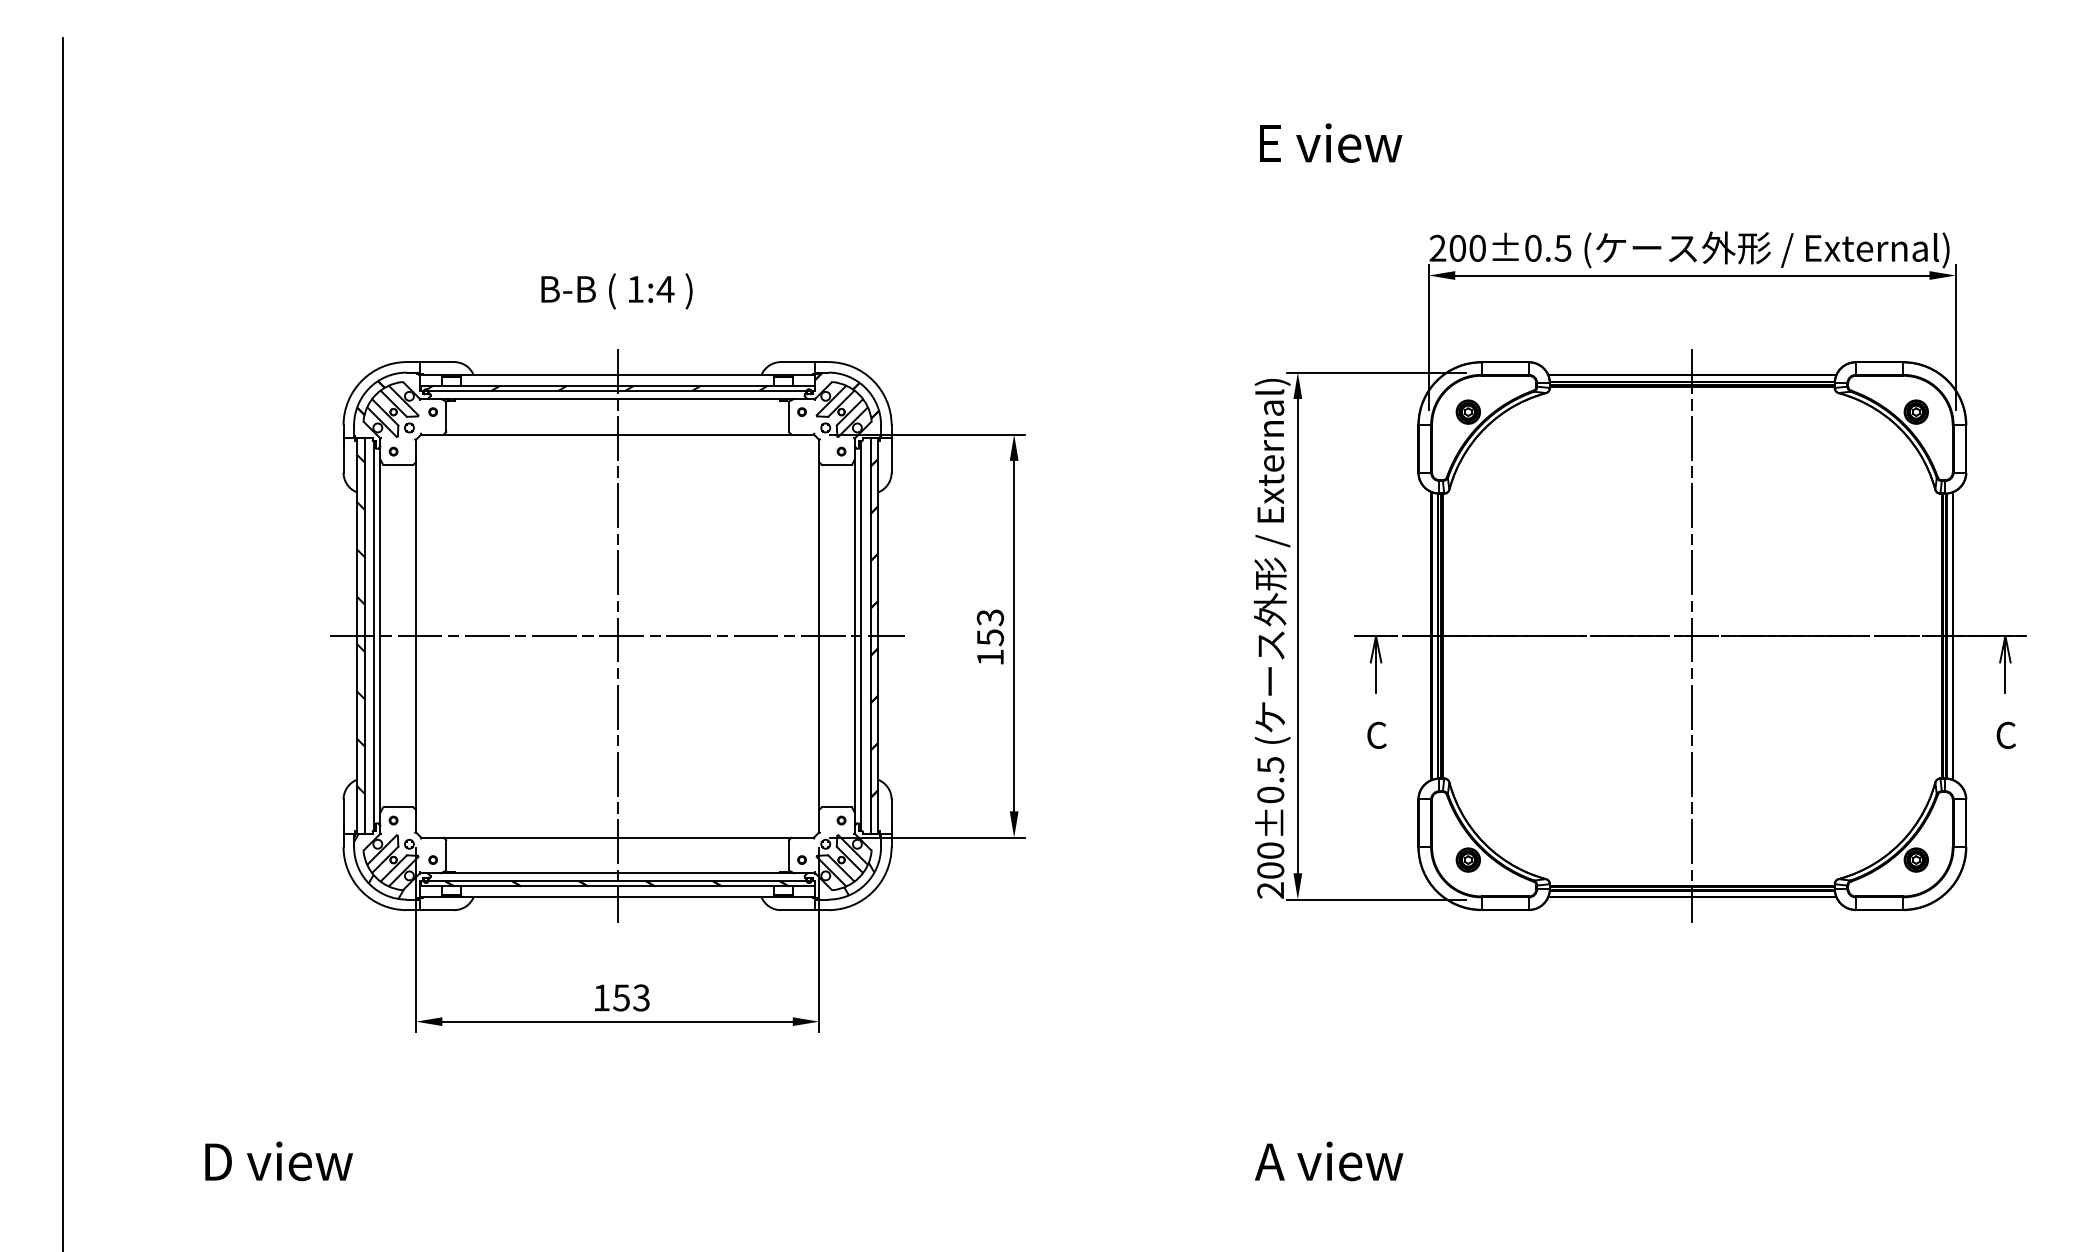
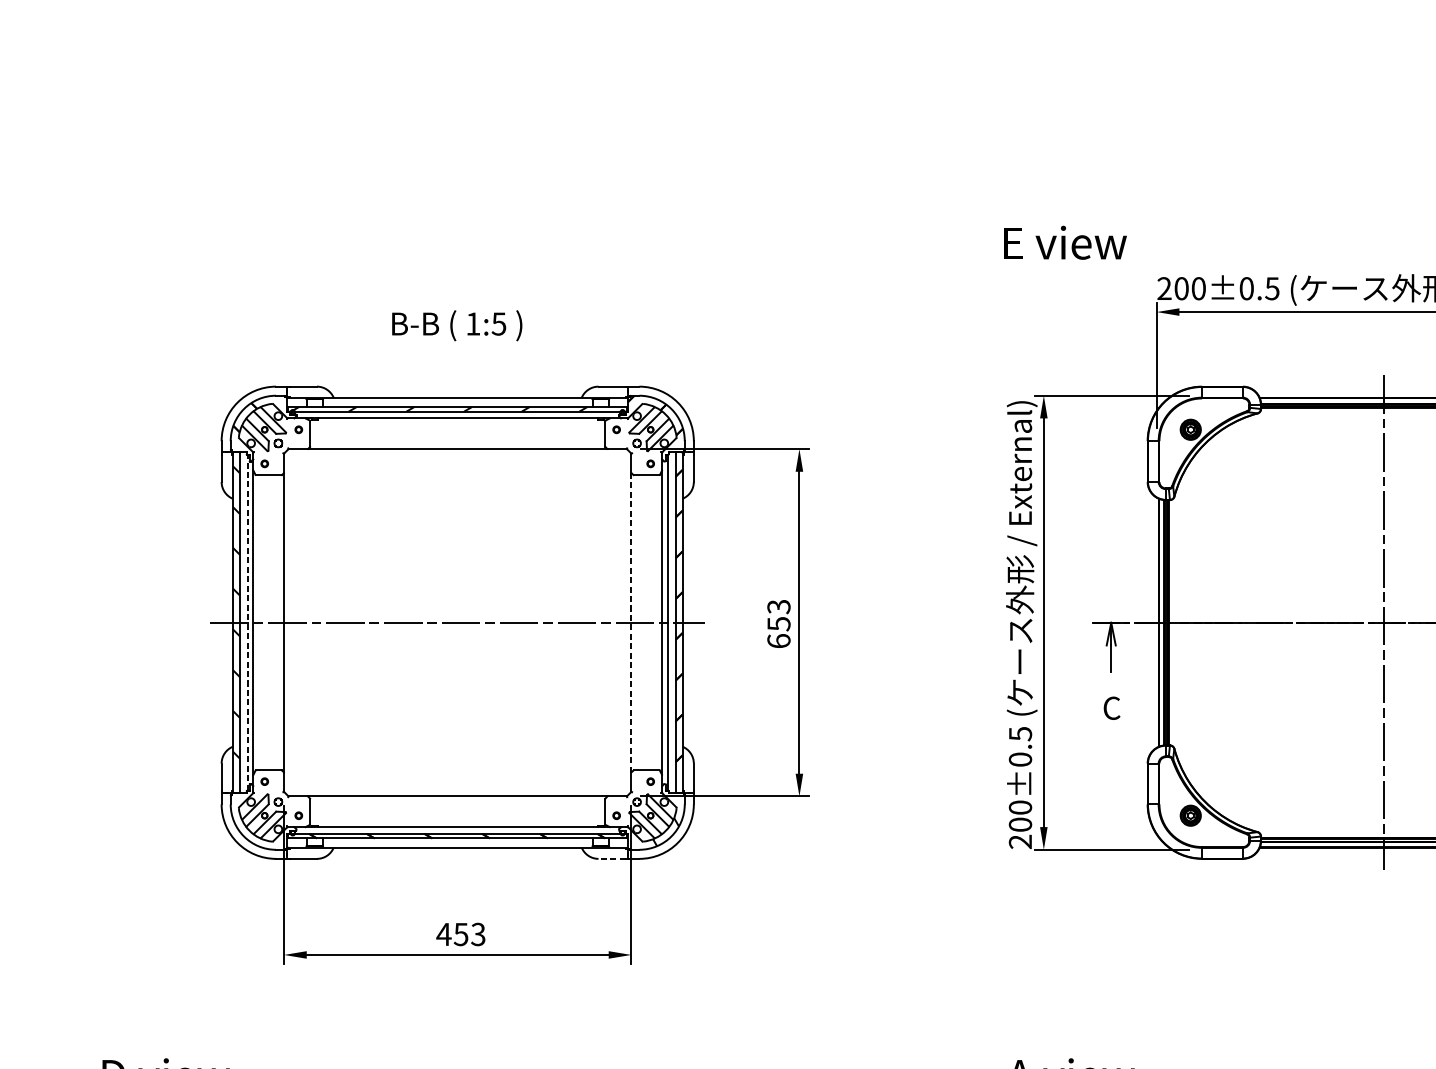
text: (1331, 142) -> (1065, 242), moved
text: (665, 289) -> (499, 324), 1:4 -> 1:5
line: (617, 635) -> (457, 622), removed
line: (373, 636) -> (247, 623), solid -> dashed
line: (819, 636) -> (631, 623), solid -> dashed
text: (989, 657) -> (778, 641), 153 -> 653
hatch: (379, 865) -> (252, 820), removed
line: (796, 910) -> (611, 859), solid -> dashed
text: (601, 997) -> (443, 934), 153 -> 453

